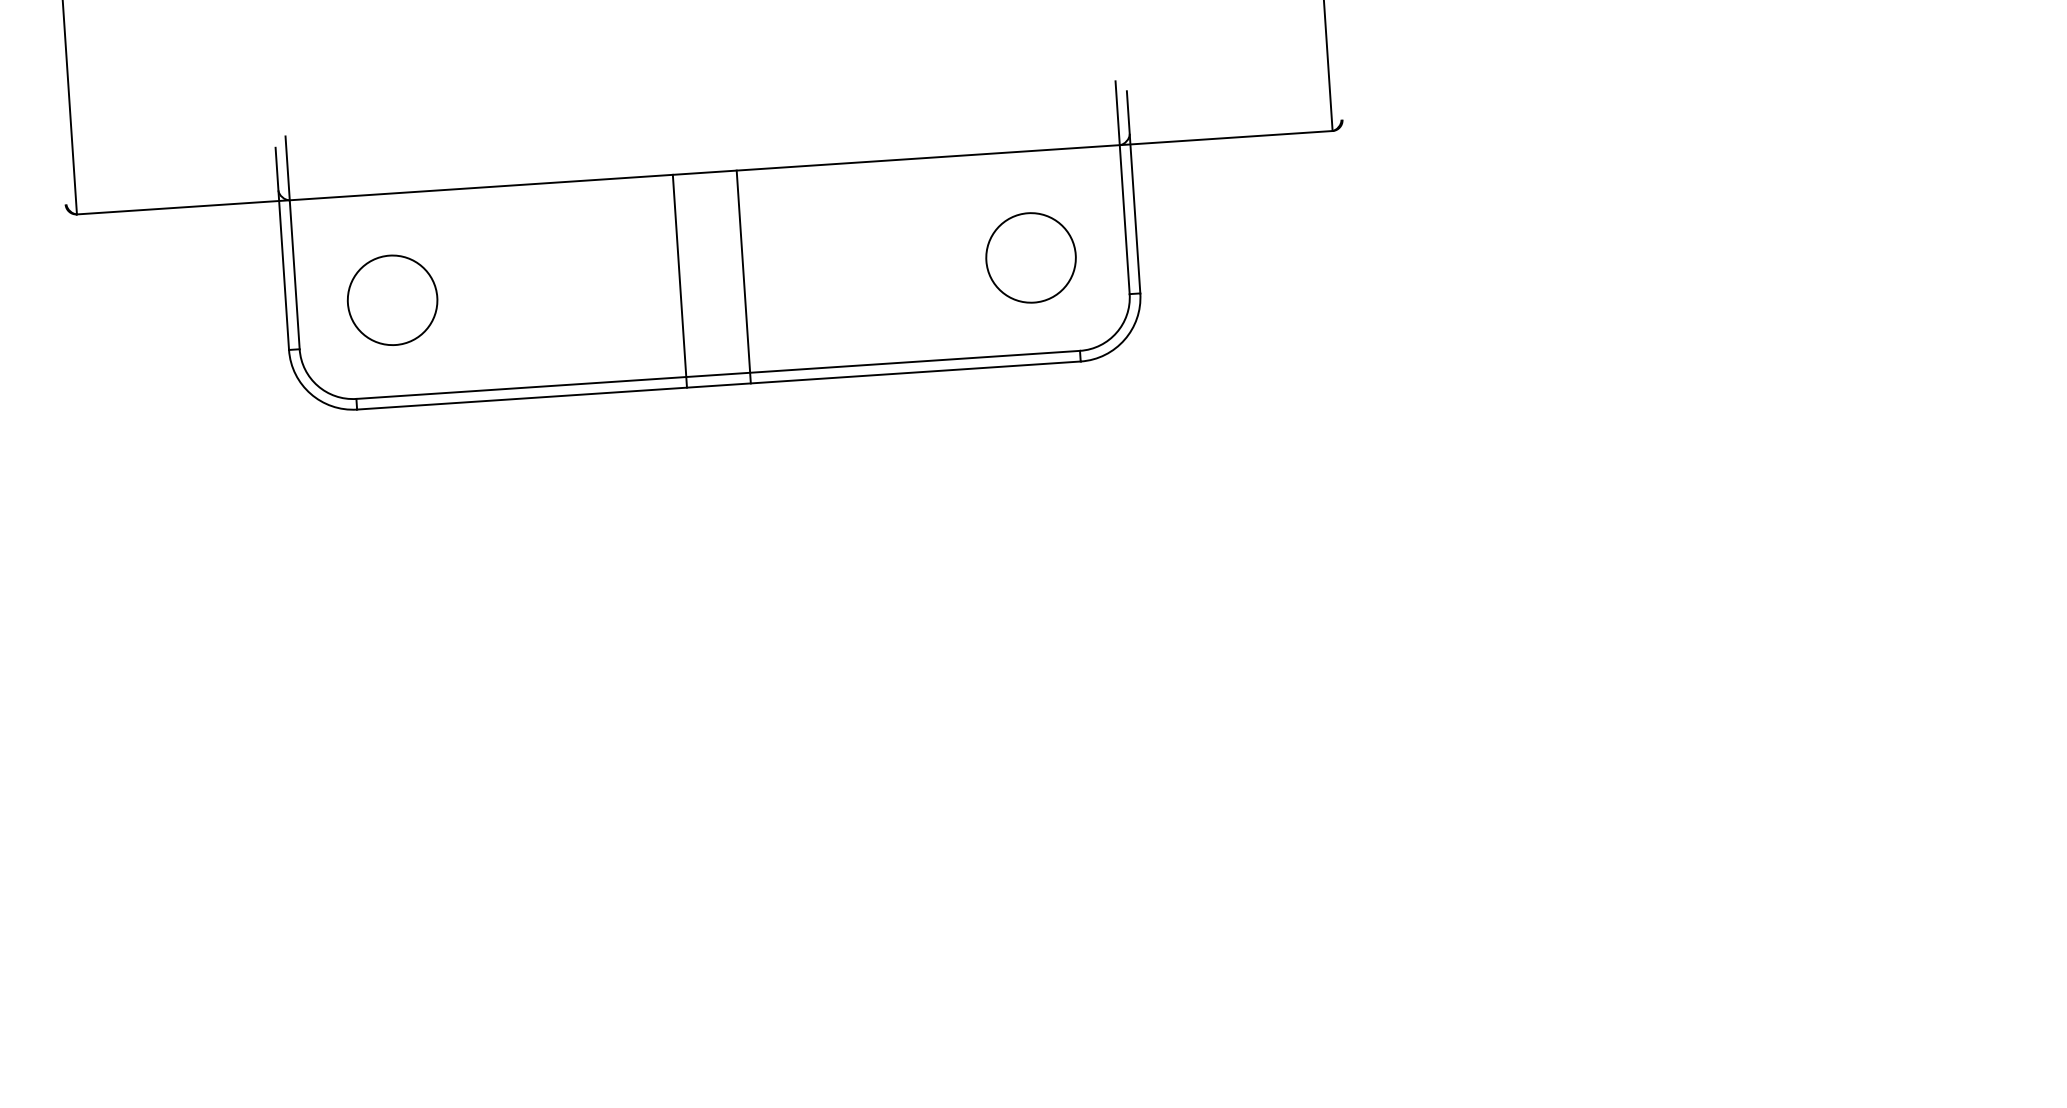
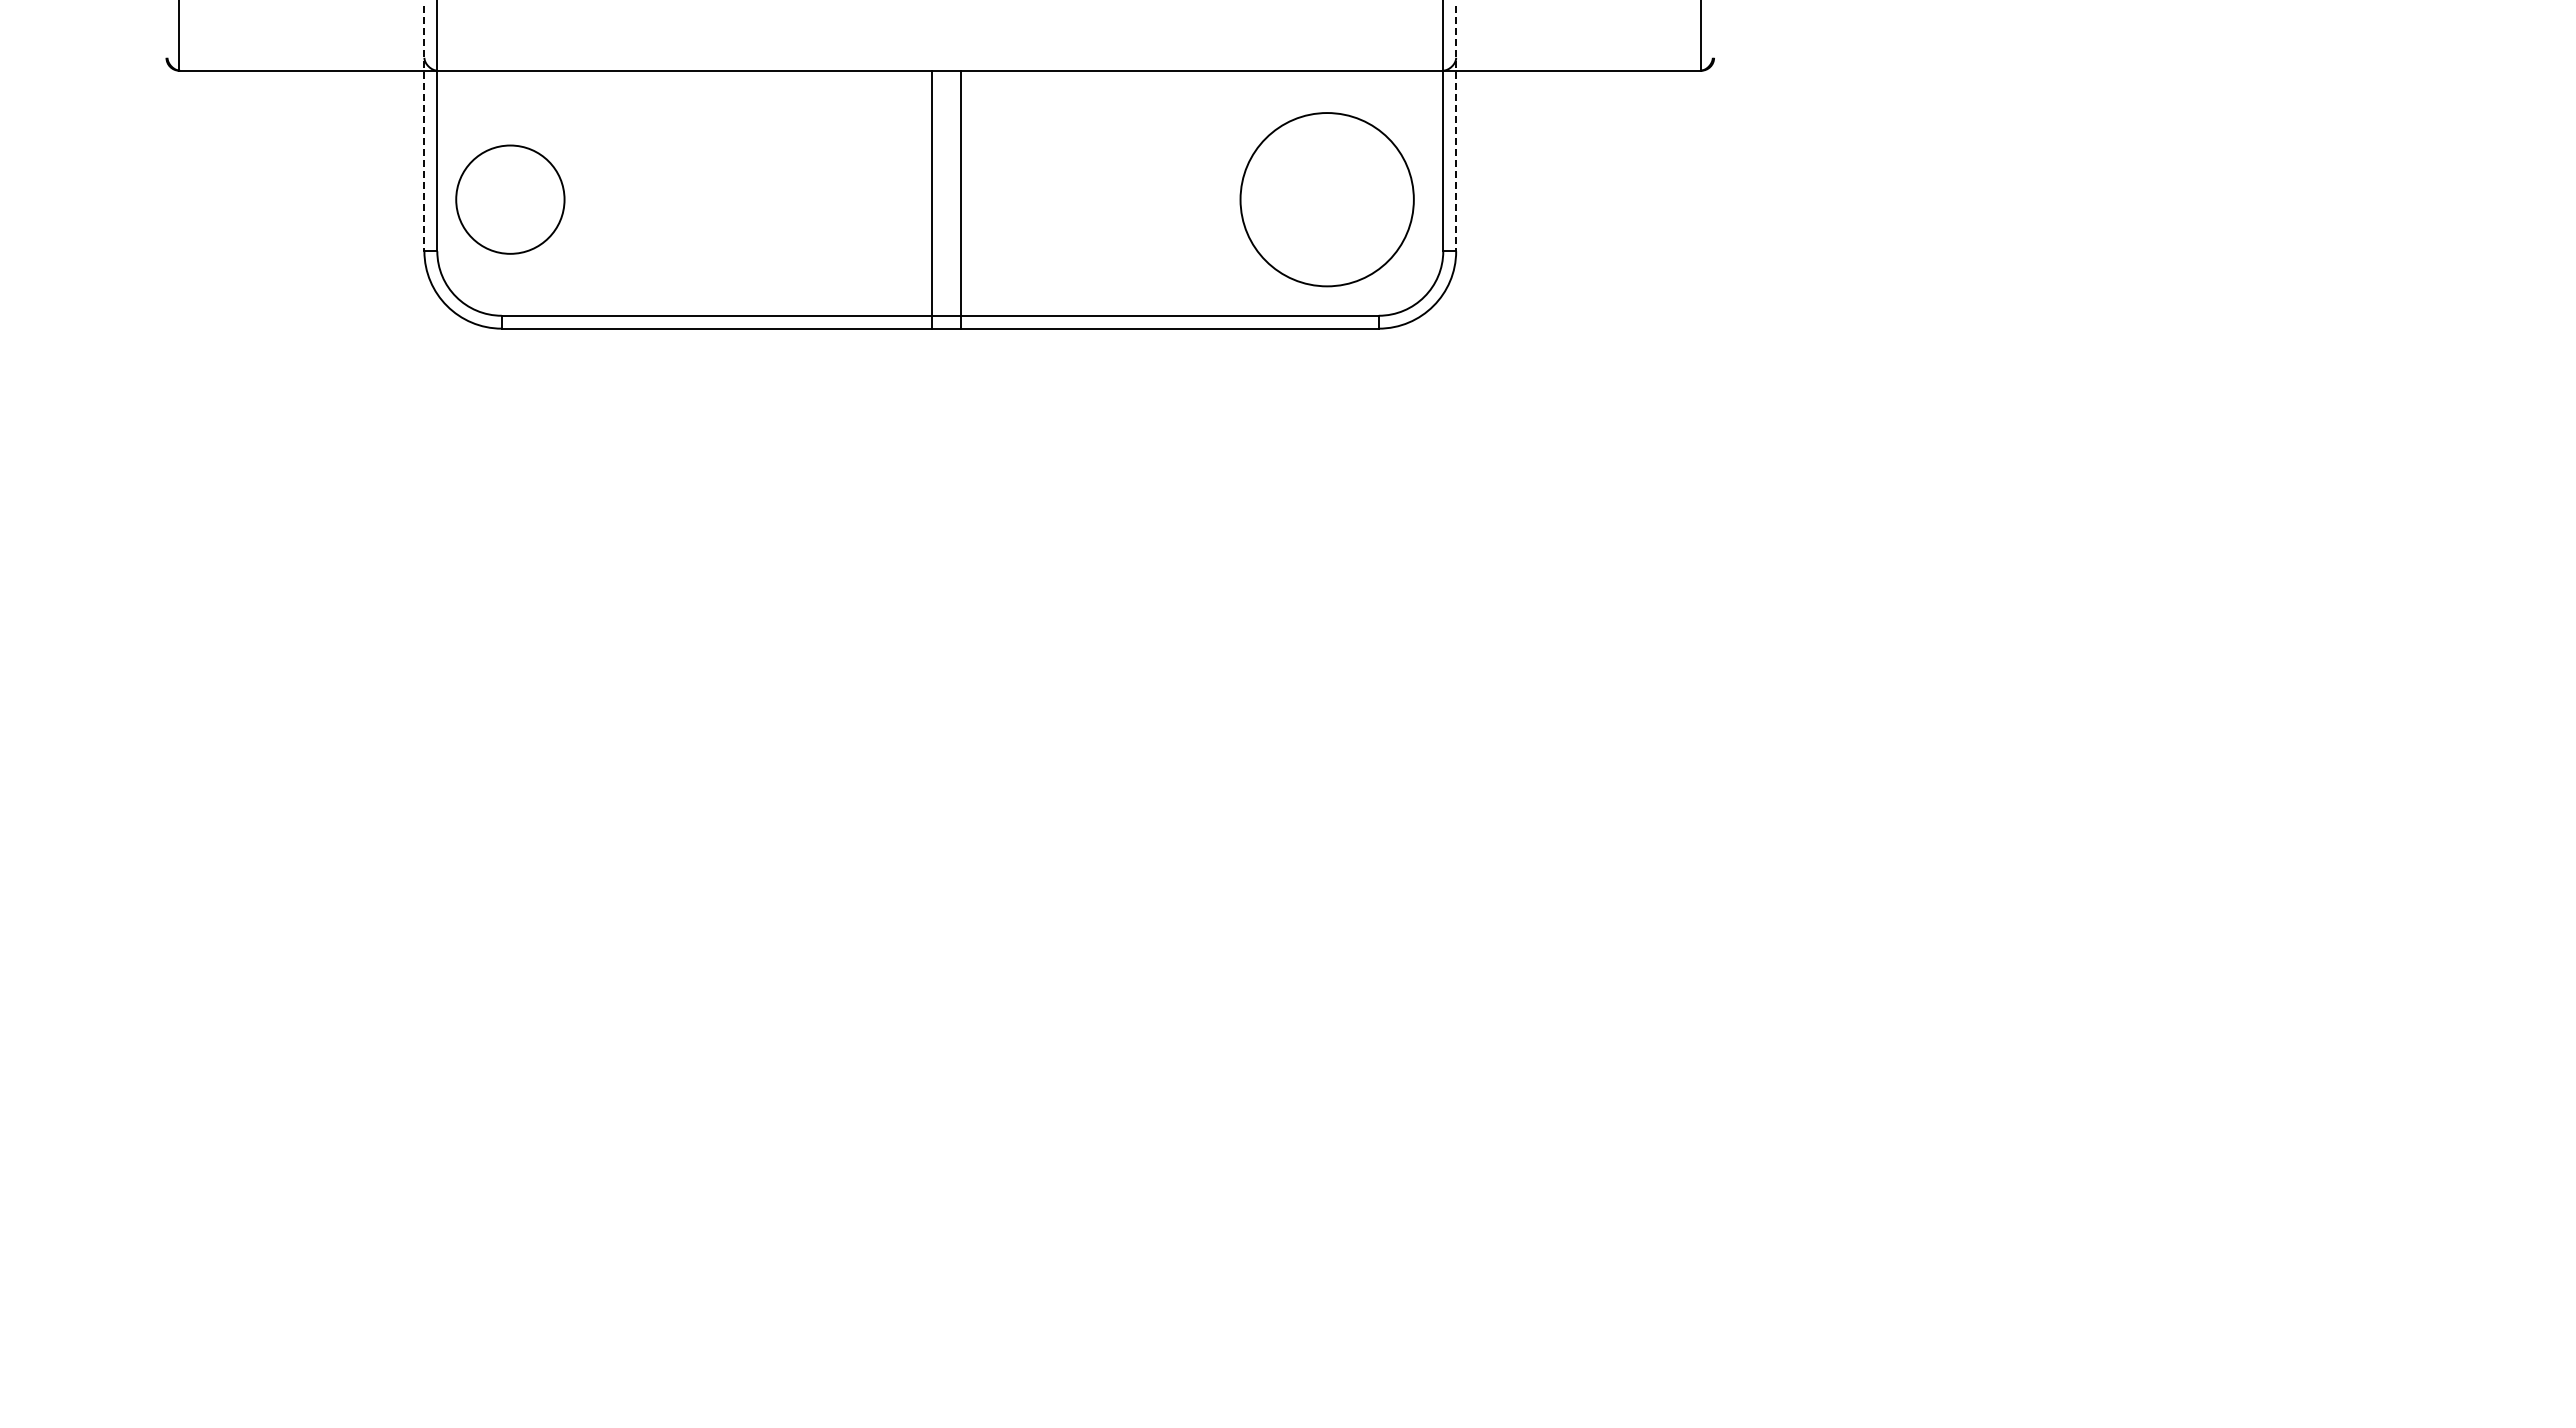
line: (1133, 192) -> (1456, 128), solid -> dashed
line: (282, 248) -> (424, 128), solid -> dashed
circle: (1031, 257) -> (1327, 199), size x1.6
line: (743, 276) -> (931, 199), moved
line: (679, 281) -> (960, 199), moved
circle: (392, 300) -> (510, 199), moved

